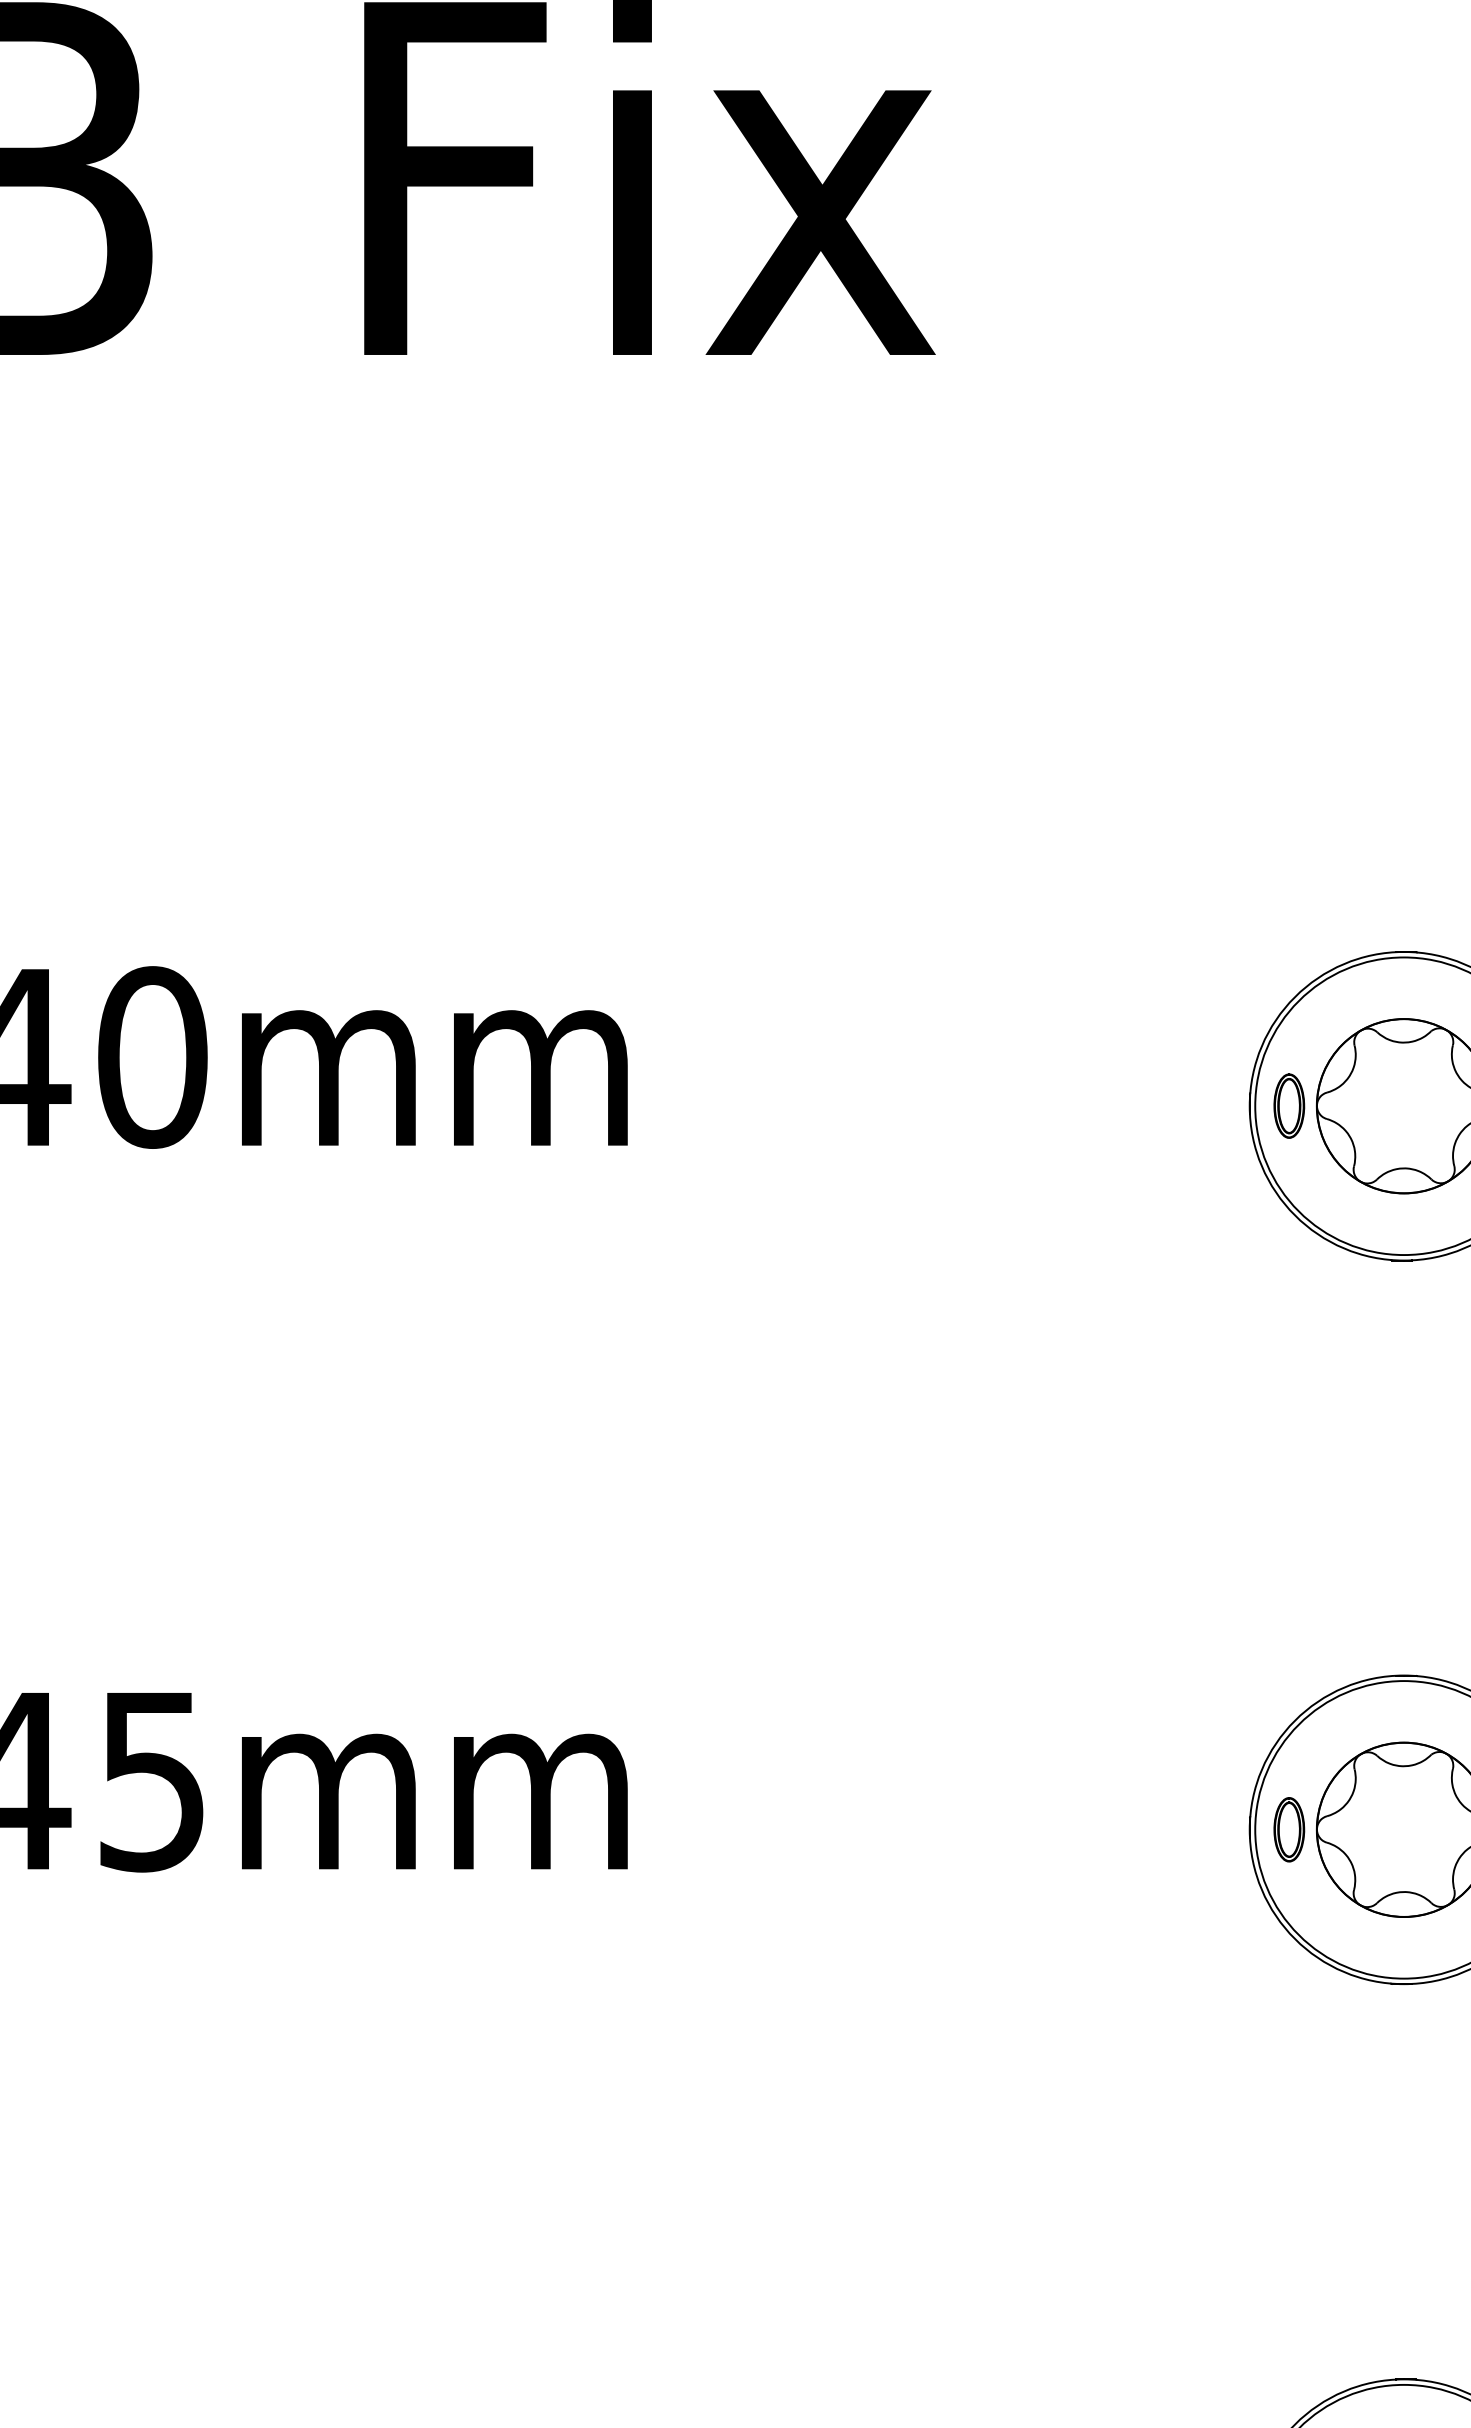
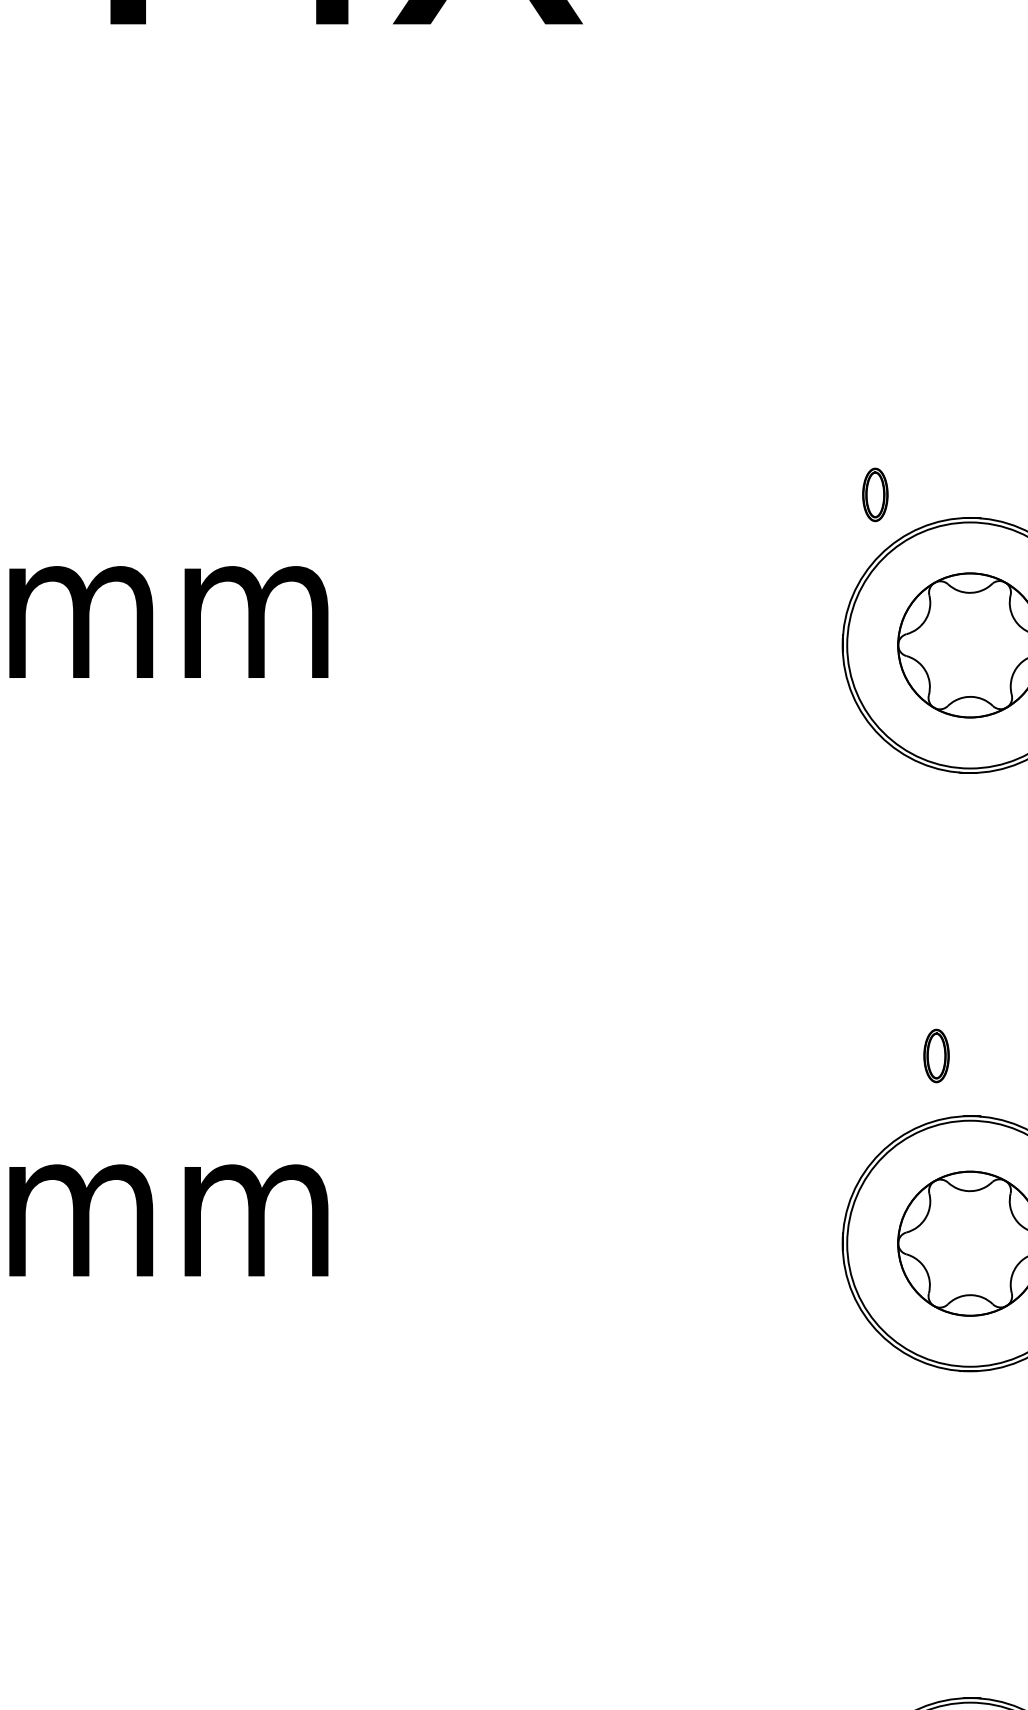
part: (1289, 1105) -> (875, 494), moved
part: (1289, 1829) -> (936, 1055), moved

